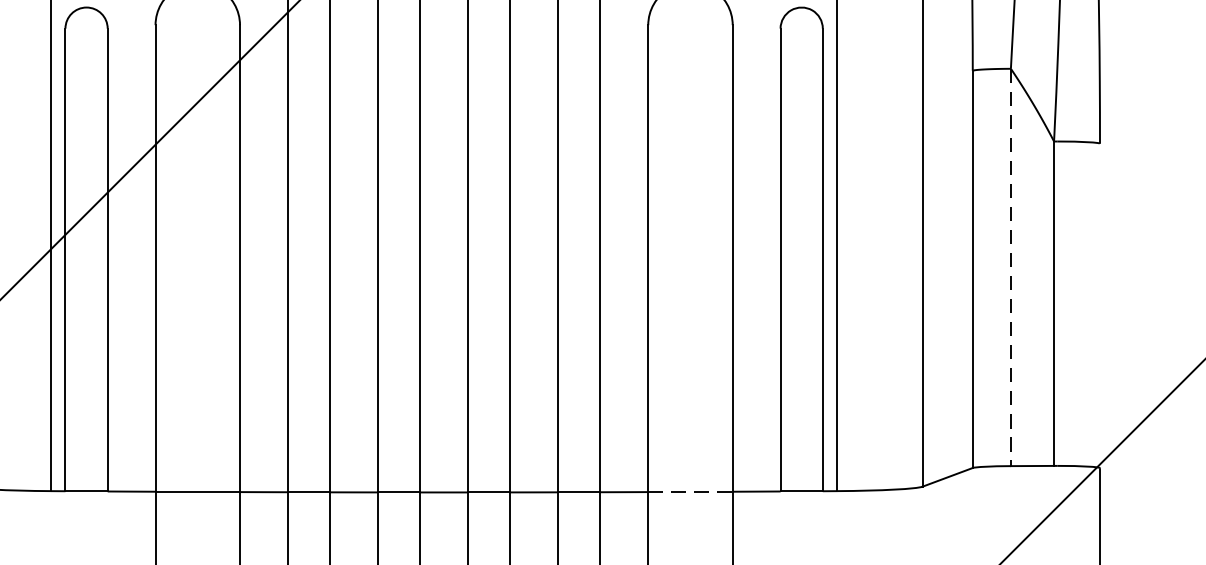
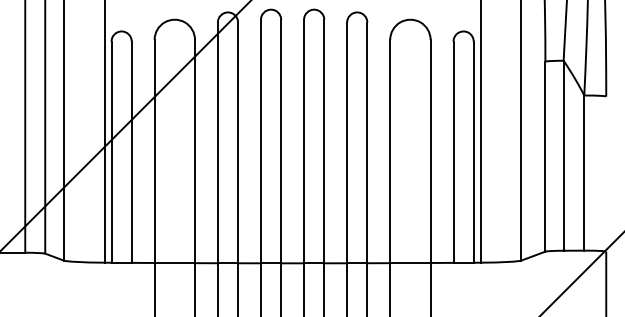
line: (1010, 266) -> (563, 155), dashed -> solid
line: (690, 490) -> (410, 262), dashed -> solid

